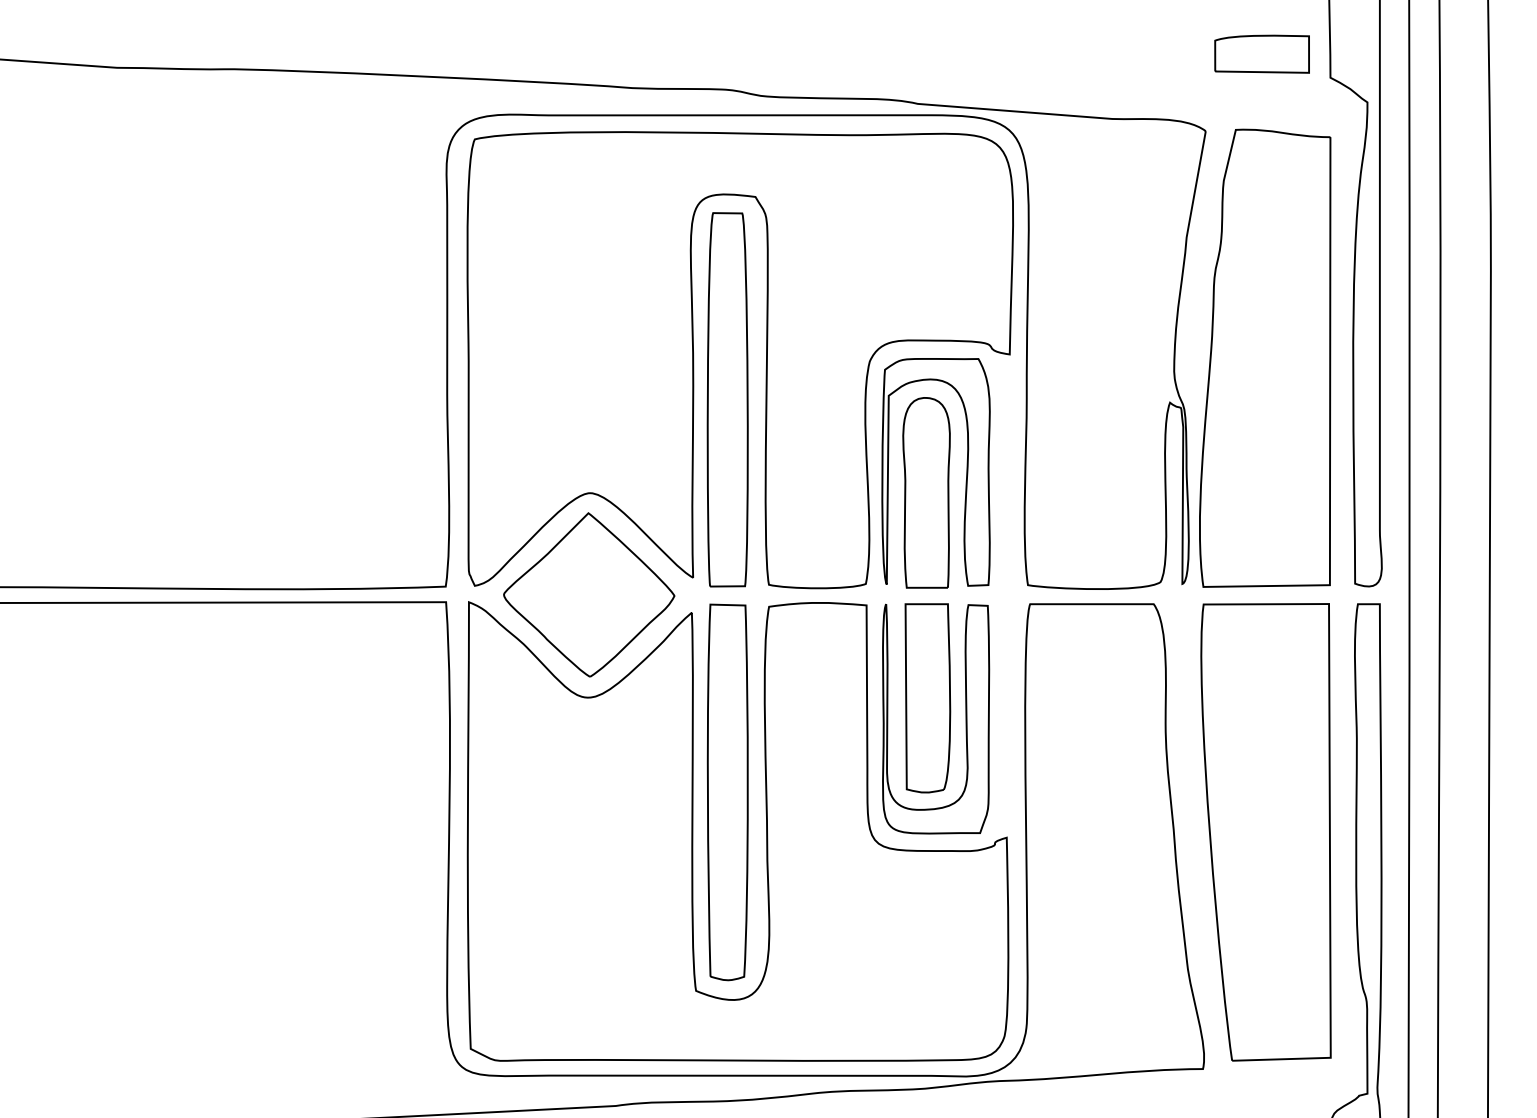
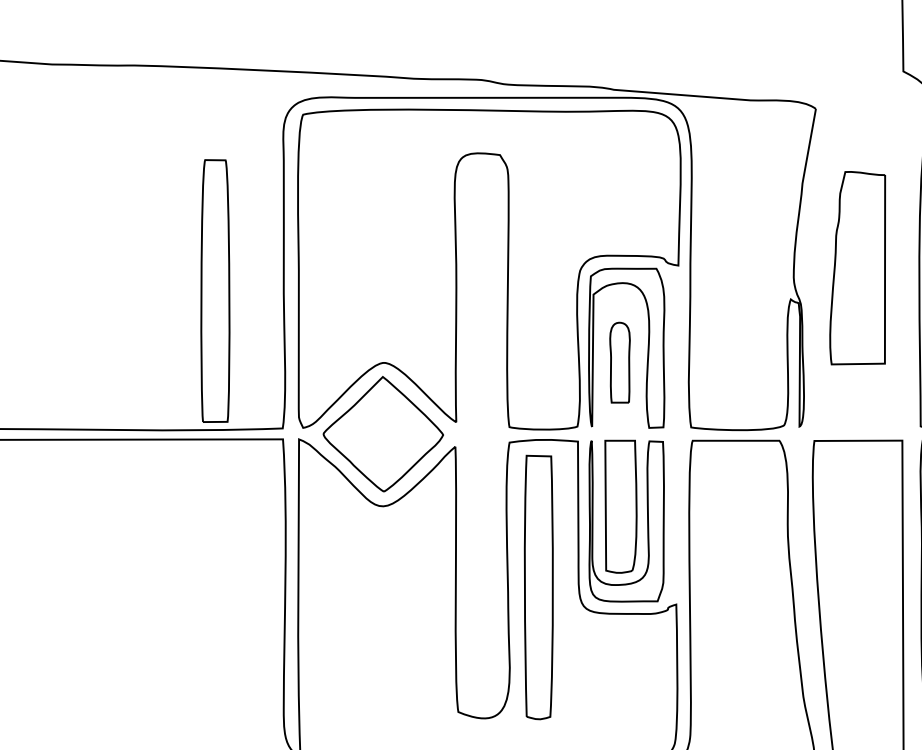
part: (1261, 53) -> (855, 54), removed
part: (1265, 357) -> (857, 267), size x0.6
part: (727, 399) -> (215, 290), moved
part: (926, 492) -> (620, 362), size x0.6
part: (727, 792) -> (538, 587), moved

